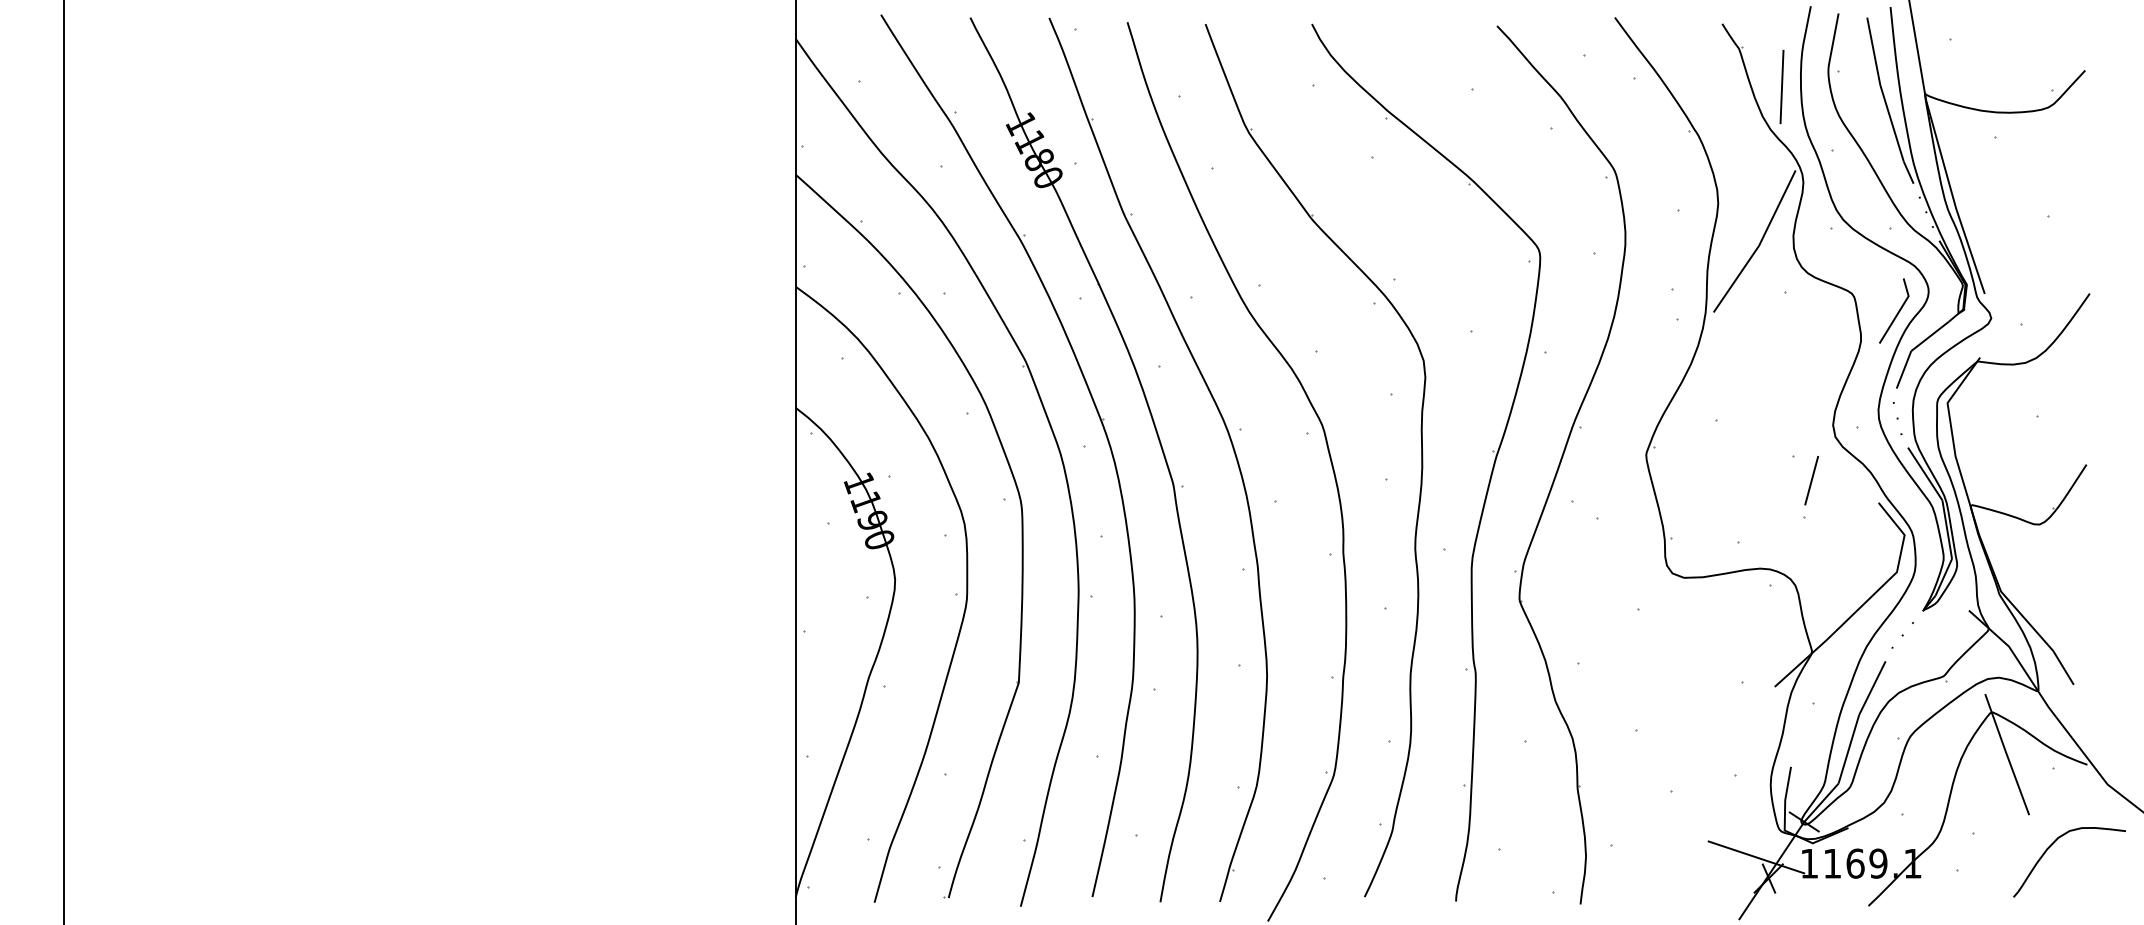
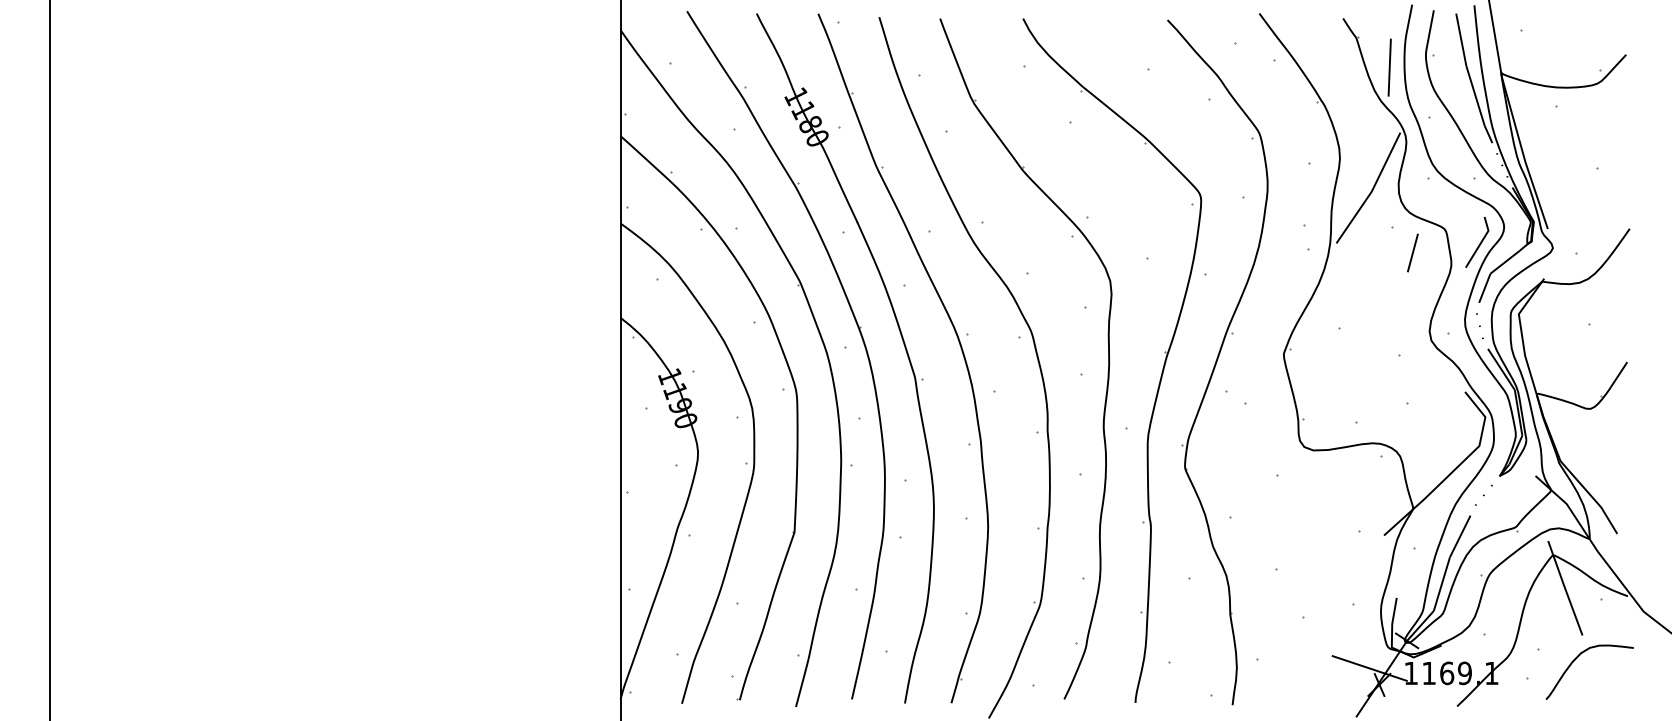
line: (1811, 480) -> (1412, 252), moved
curve: (2052, 845) -> (1576, 659), moved

